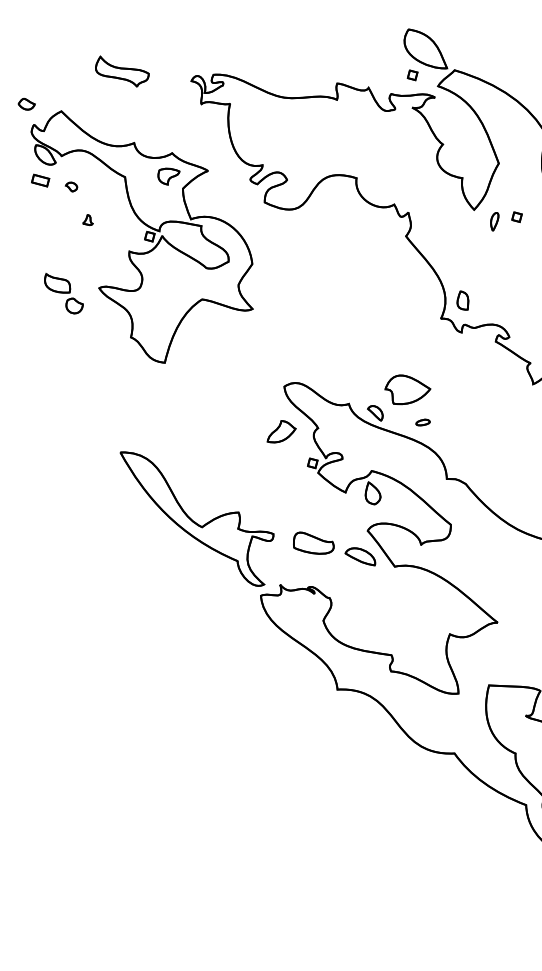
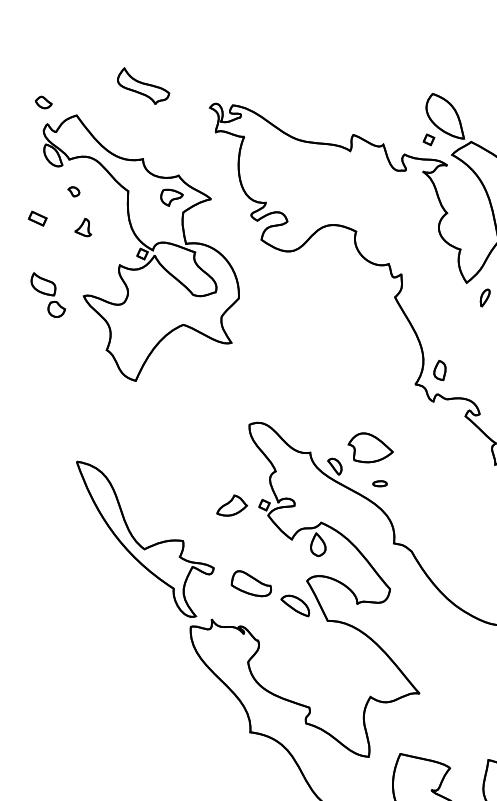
part: (40, 180) -> (37, 218), moved
part: (87, 219) -> (83, 226), size x1.67
part: (281, 431) -> (232, 505), moved

